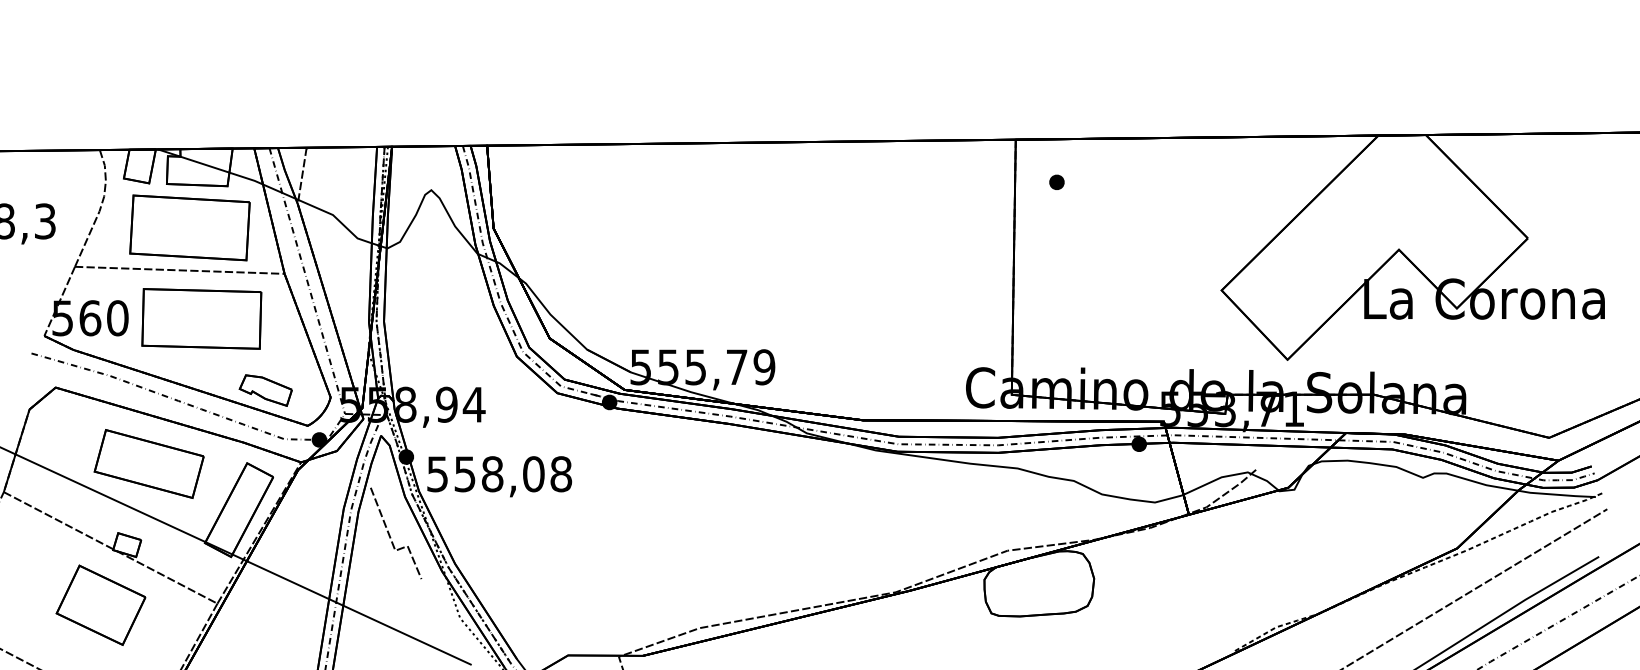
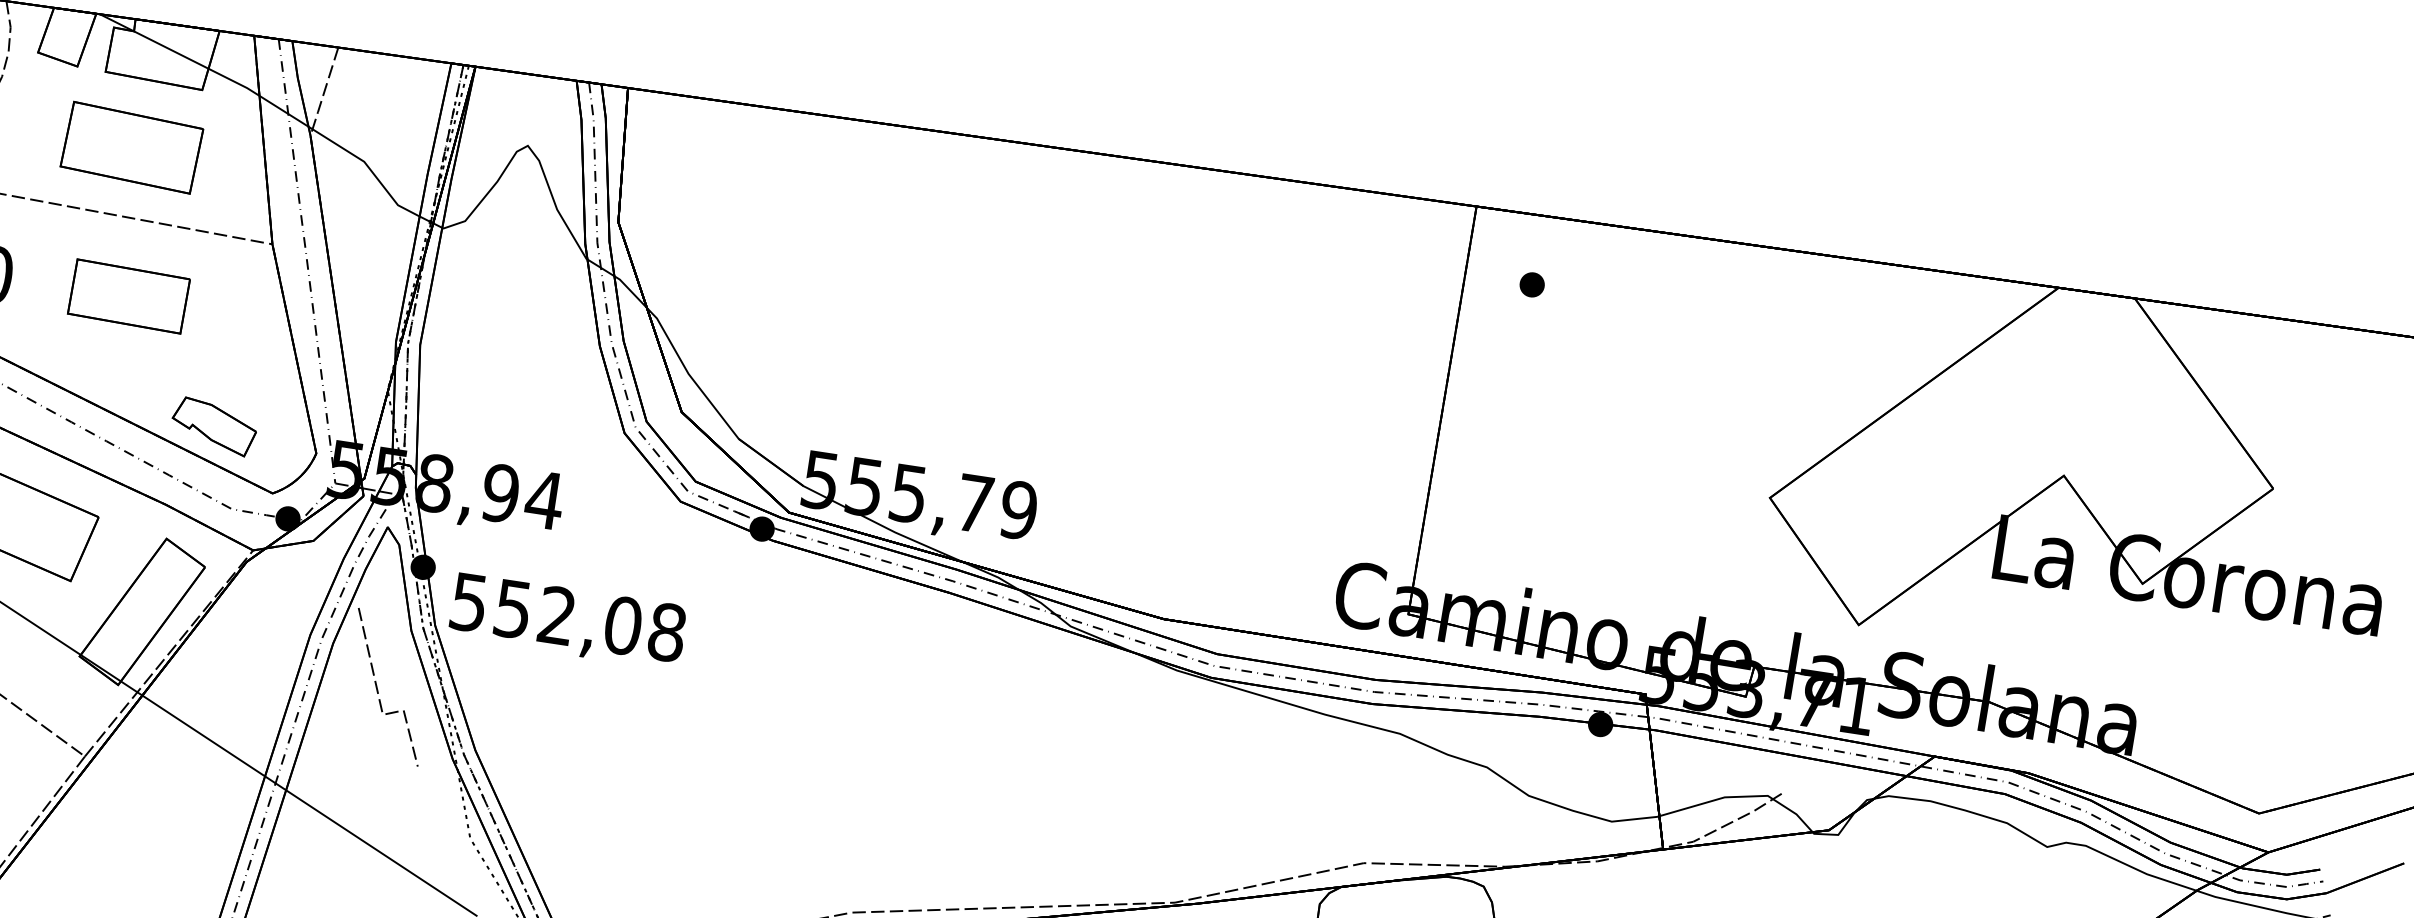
part: (189, 227) -> (131, 146), size x0.7
part: (201, 318) -> (128, 295), size x0.6
text: (492, 474) -> (556, 616), 558,08 -> 552,08

